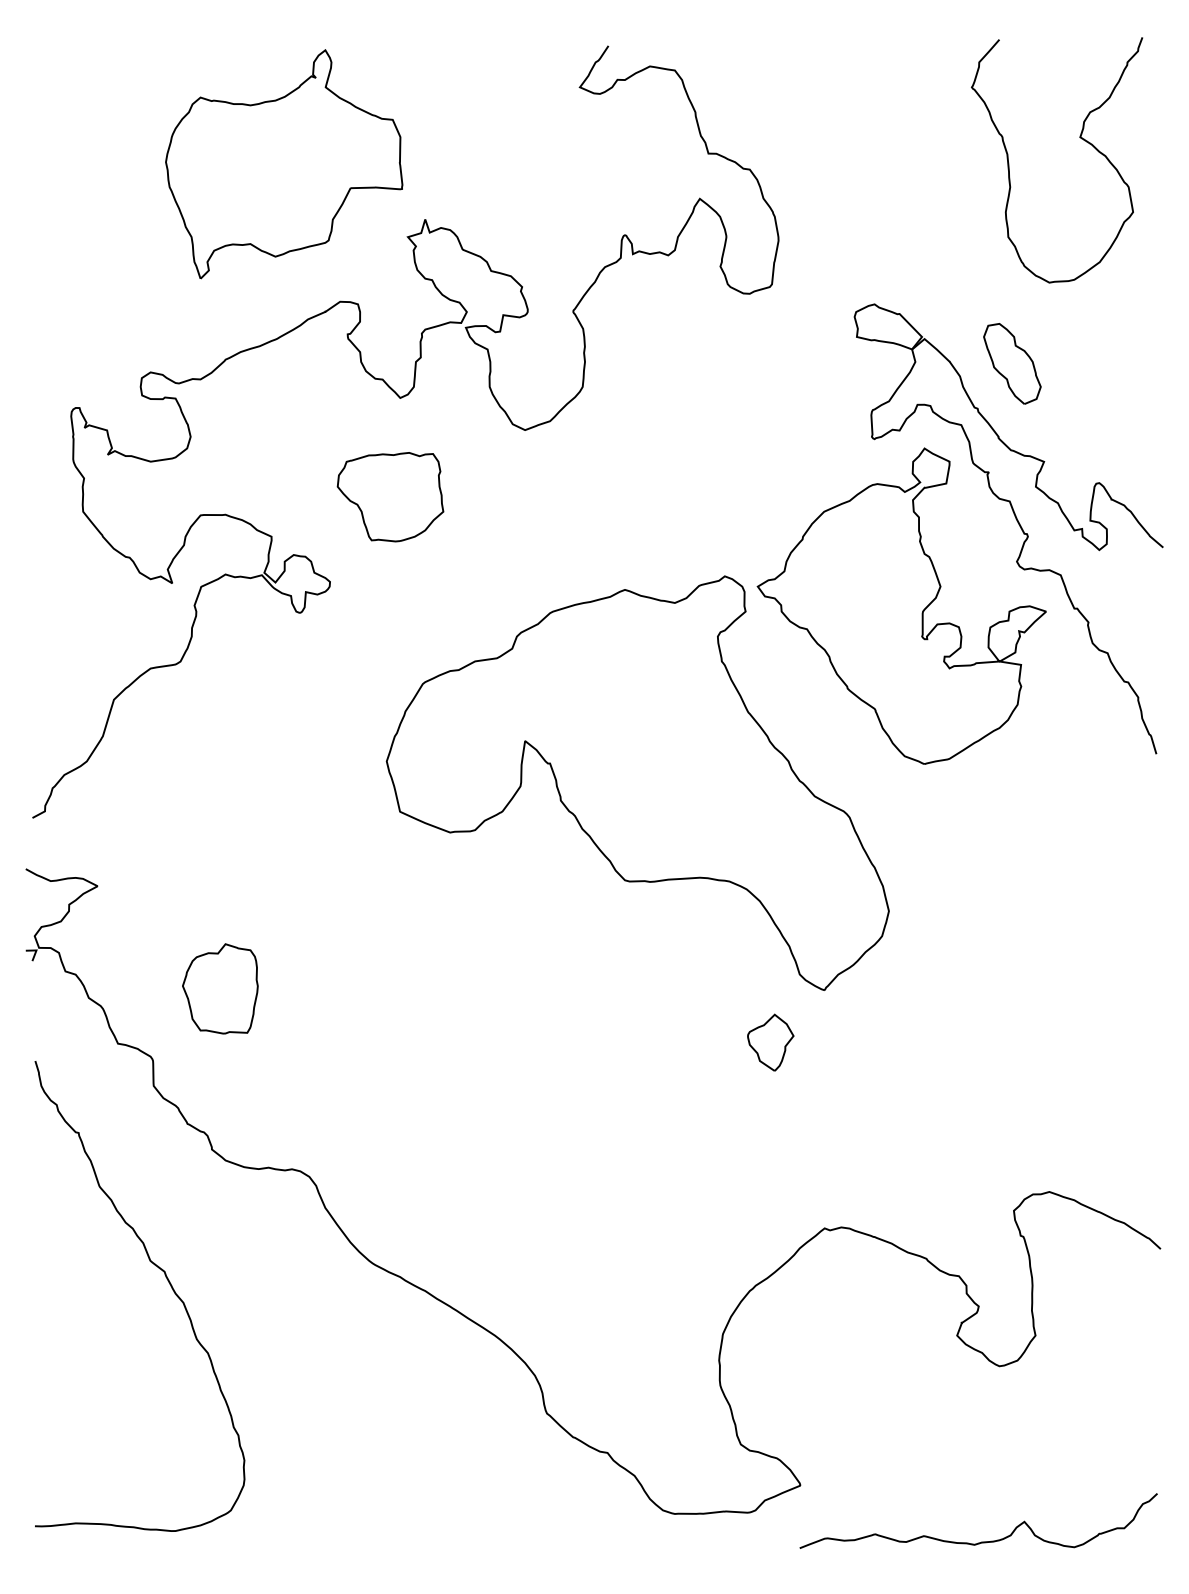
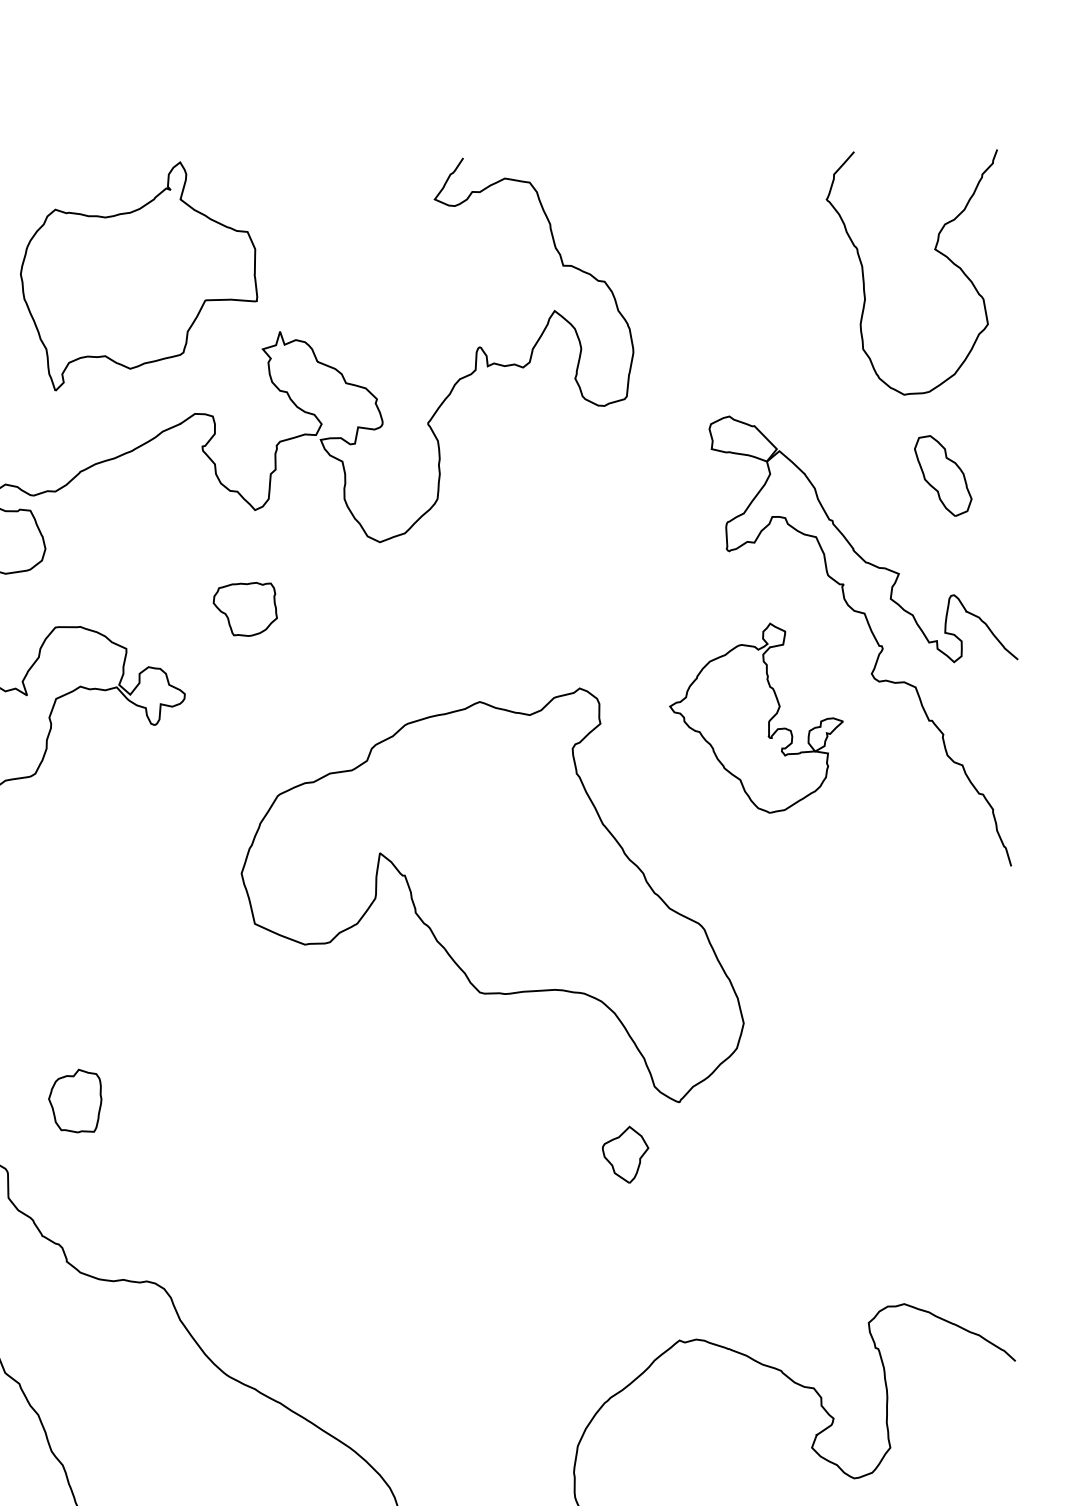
part: (1012, 363) -> (943, 475), moved
part: (390, 497) -> (245, 609), size x0.6
part: (901, 605) -> (756, 717), size x0.6
part: (220, 988) -> (75, 1100), size x0.7

